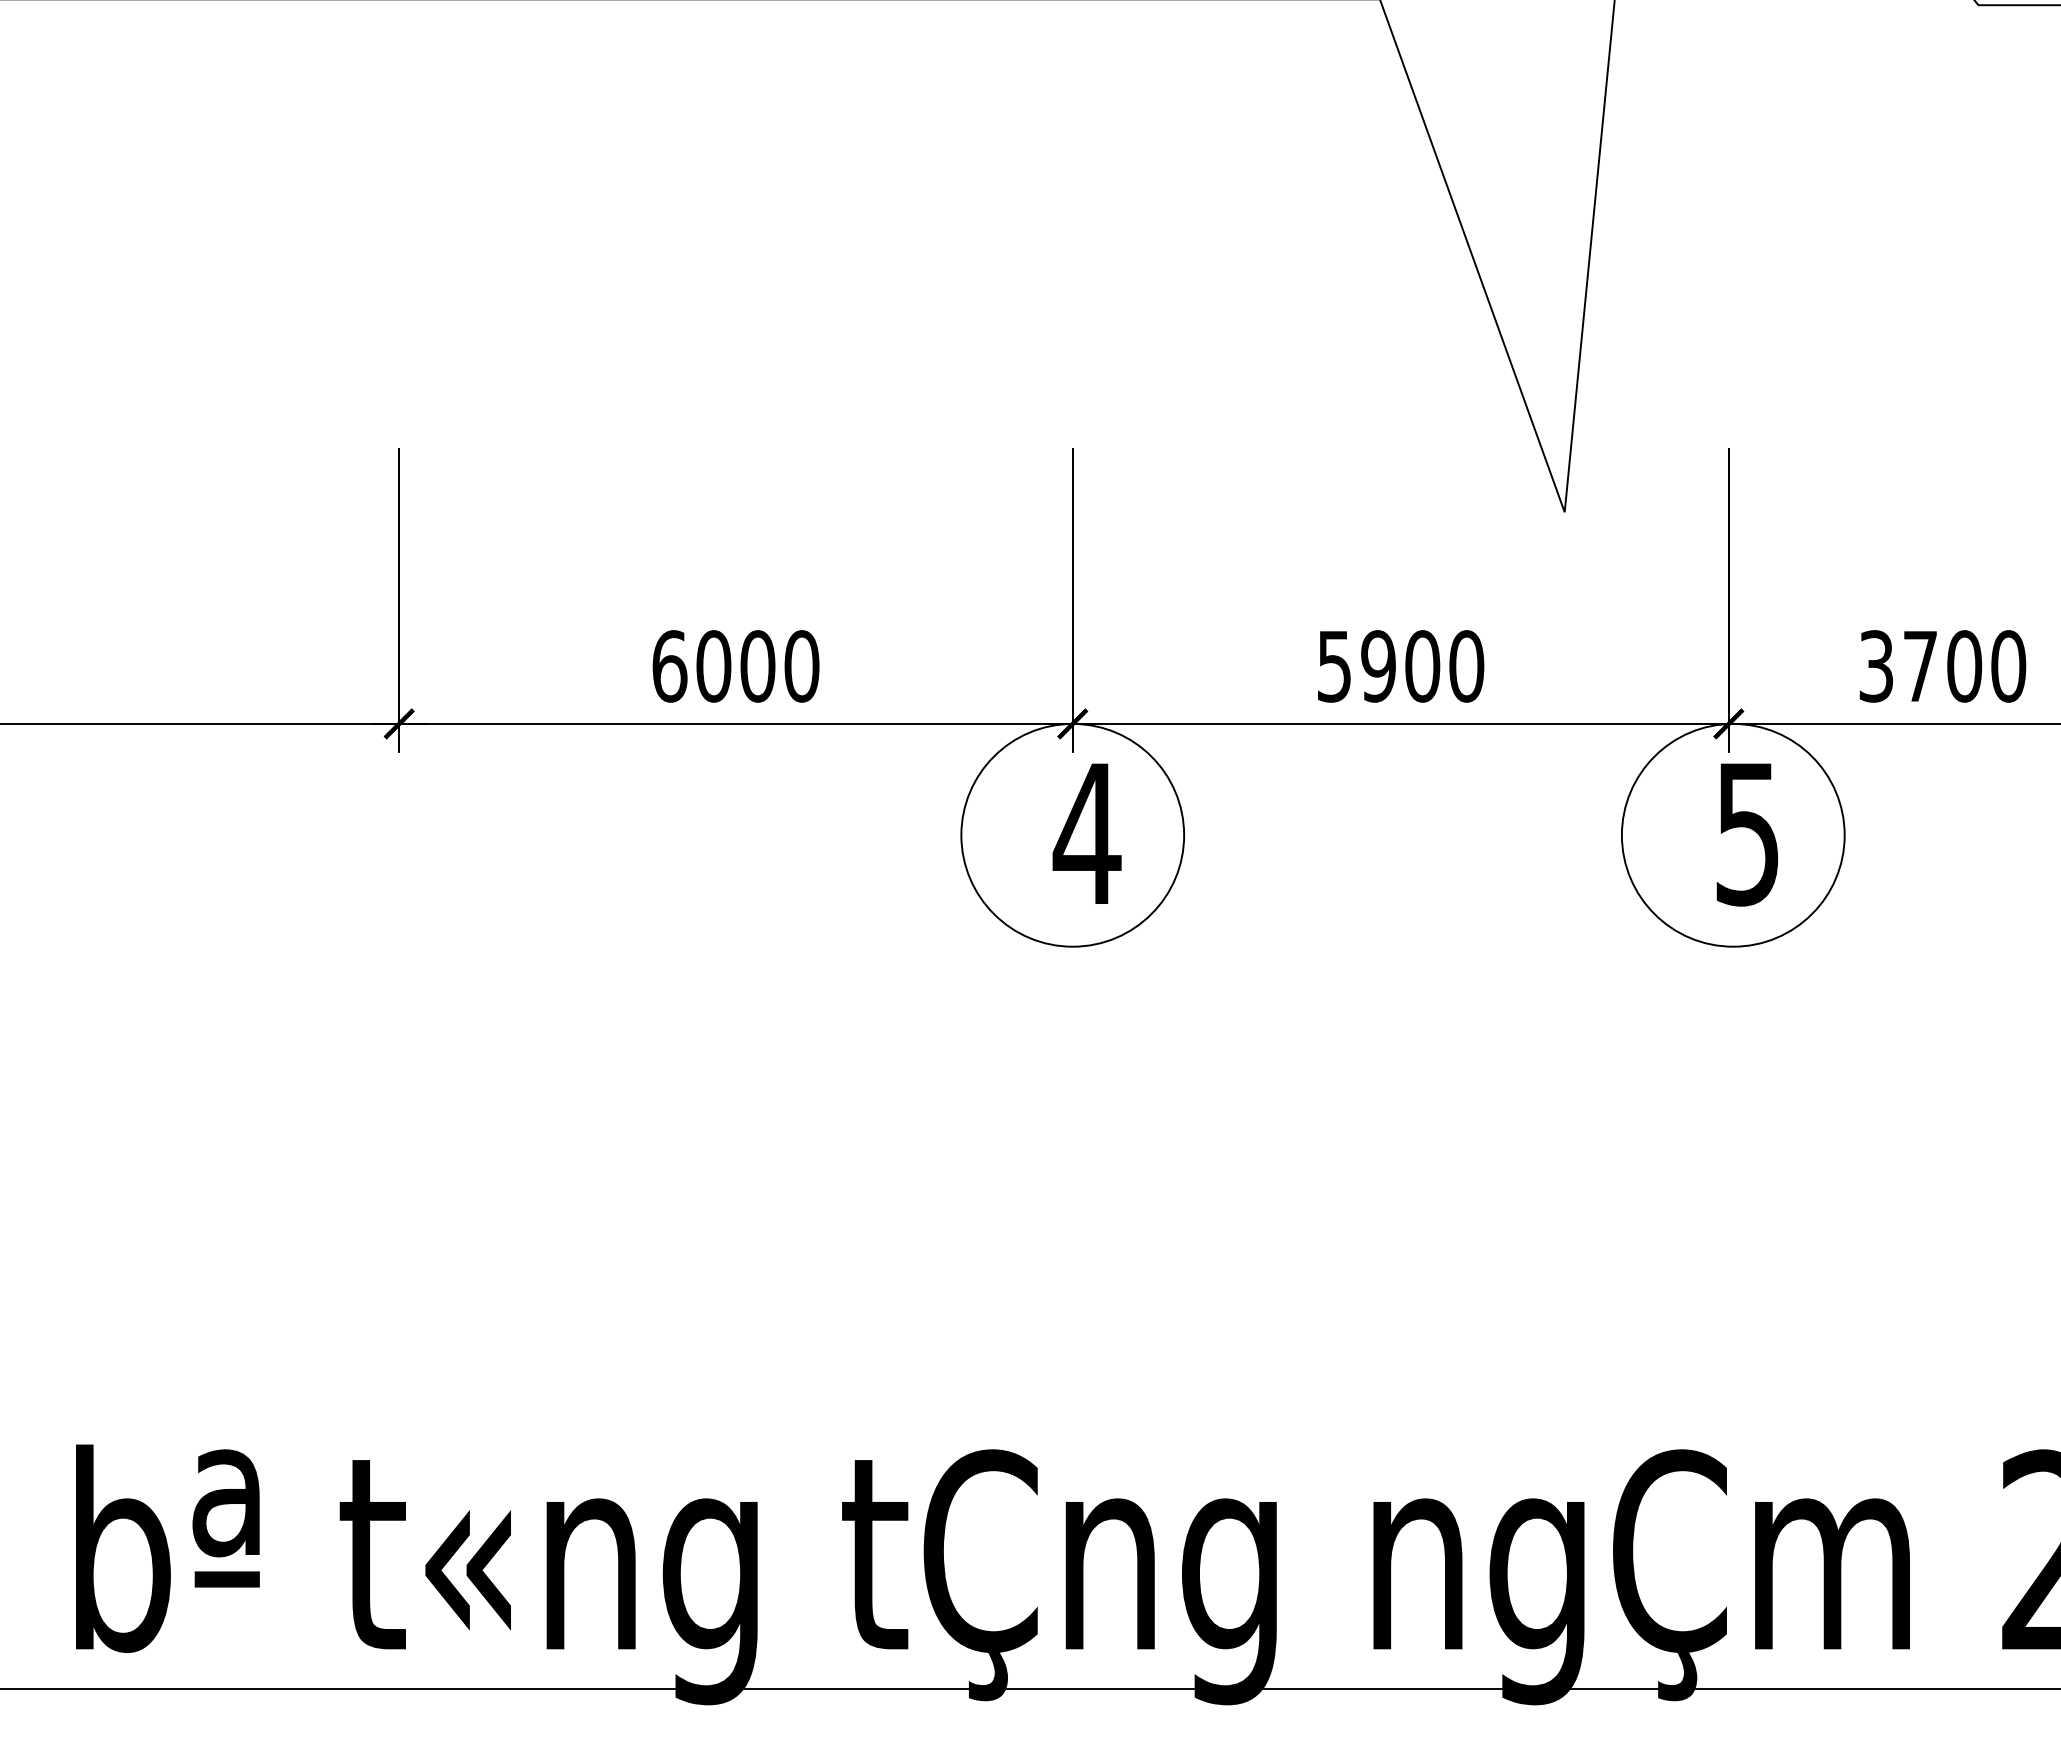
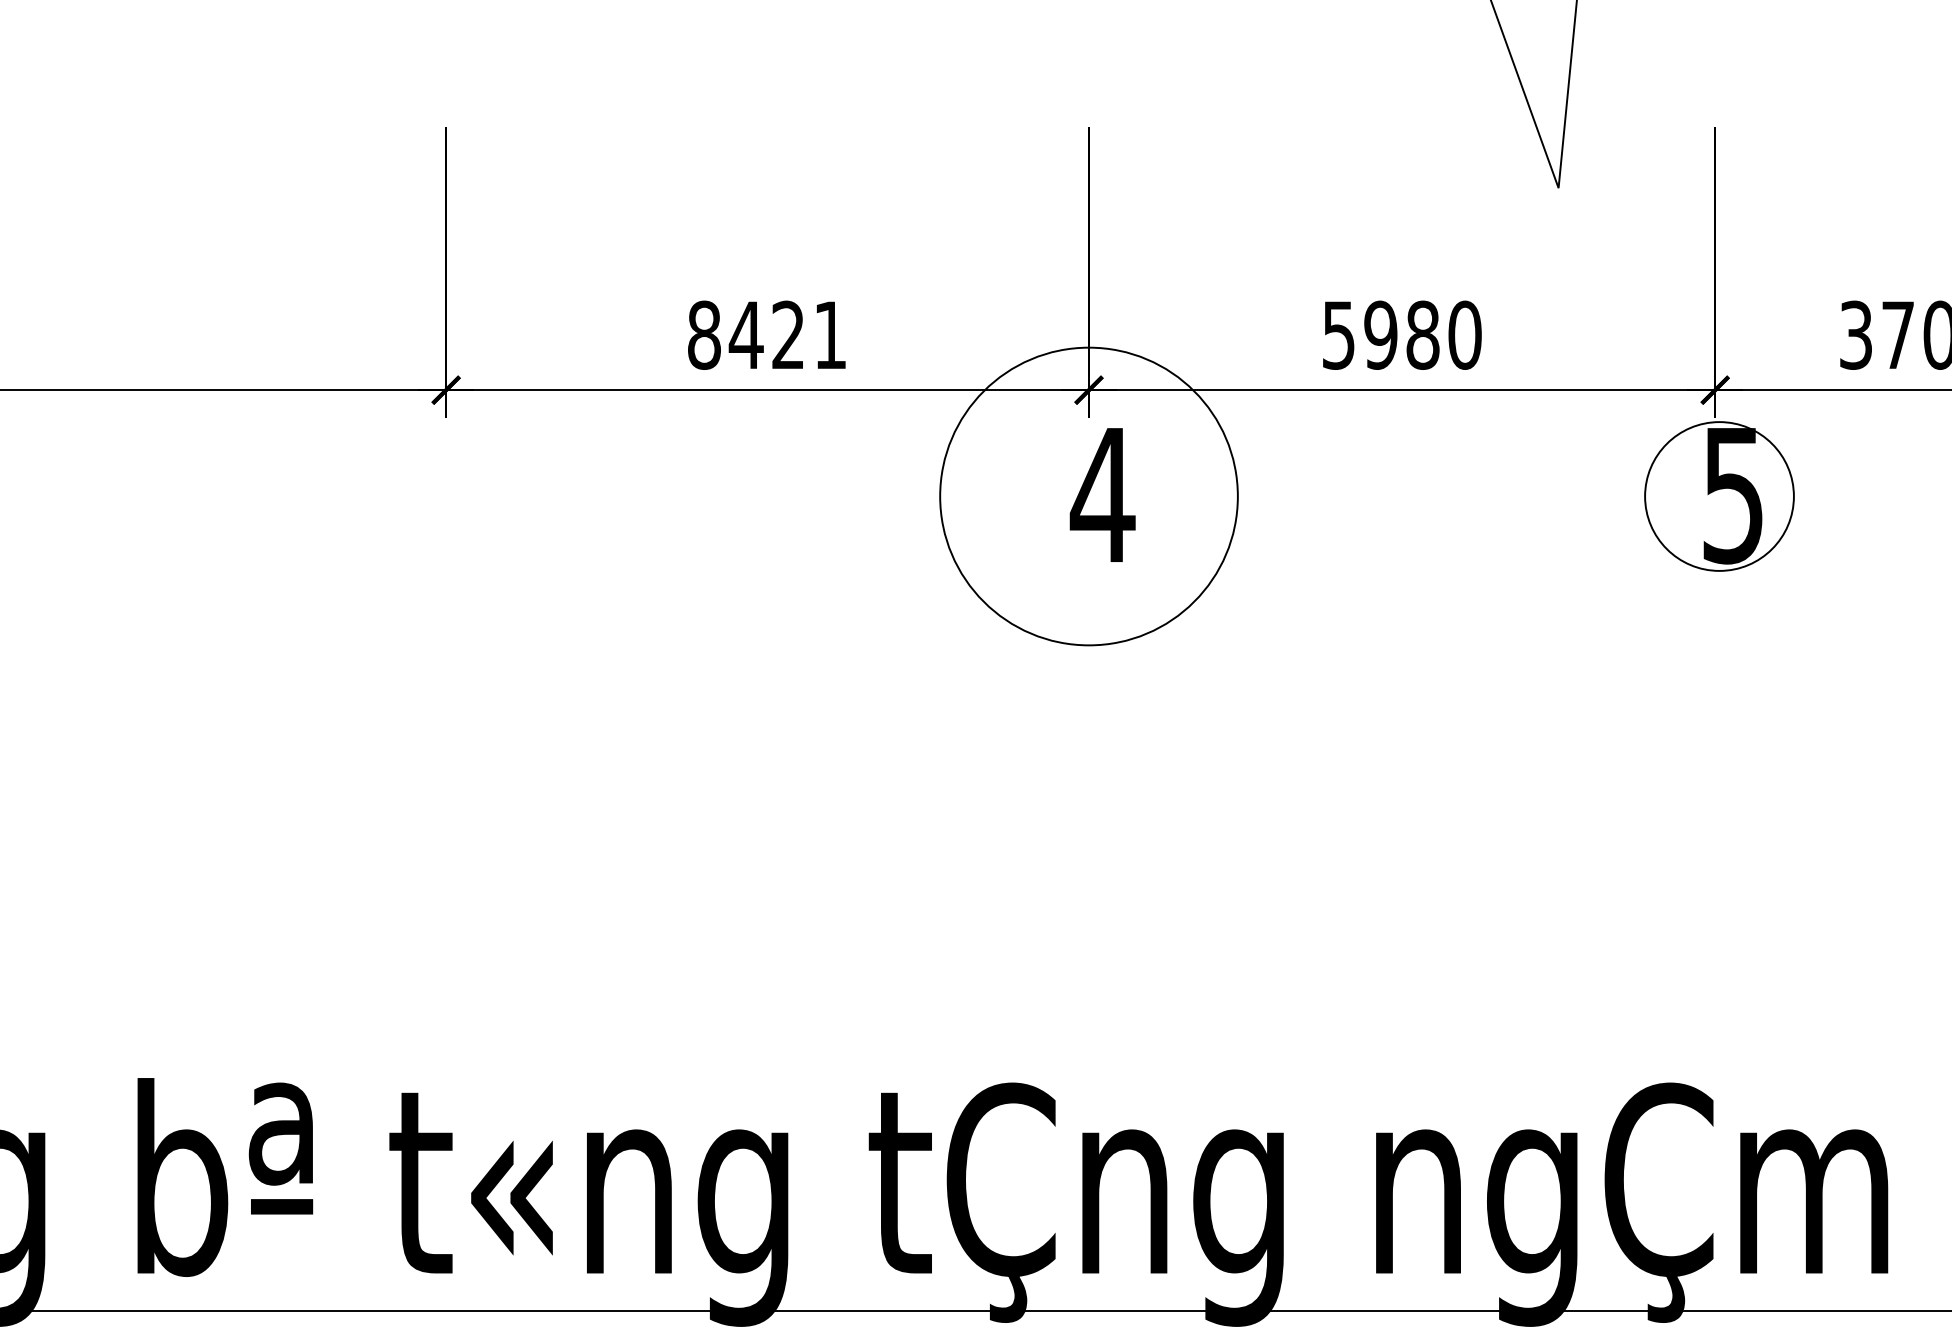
text: (735, 666) -> (767, 335), 6000 -> 8421
text: (1422, 666) -> (1422, 335), 5900 -> 5980
circle: (1072, 834) -> (1088, 495), size x1.4
circle: (1732, 834) -> (1718, 495), size x0.7

